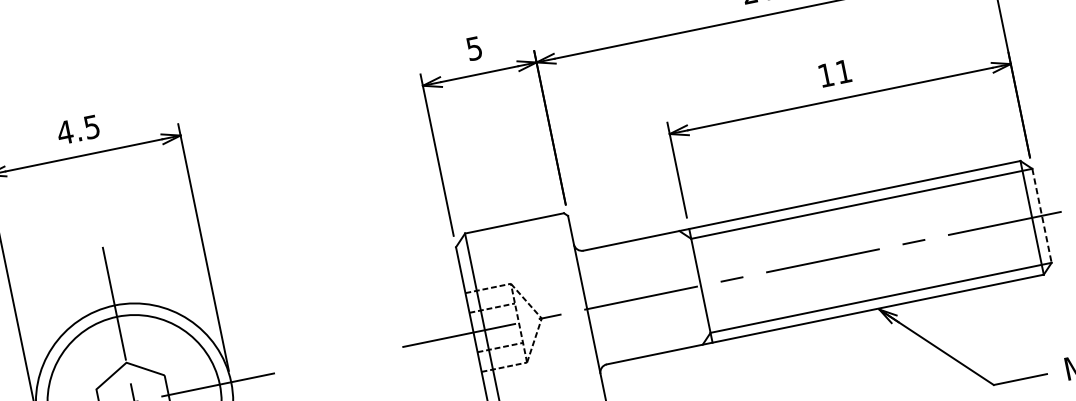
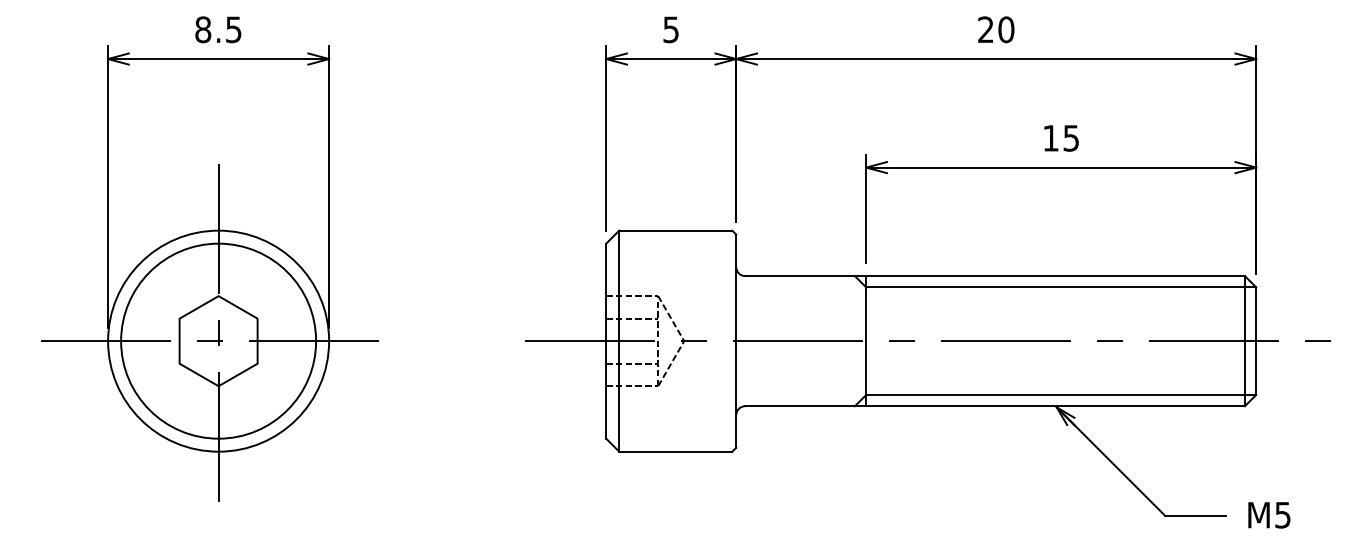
text: (843, 71) -> (1070, 138), 11 -> 15
text: (64, 132) -> (202, 29), 4.5 -> 8.5
line: (1042, 216) -> (1256, 341), dashed -> solid

